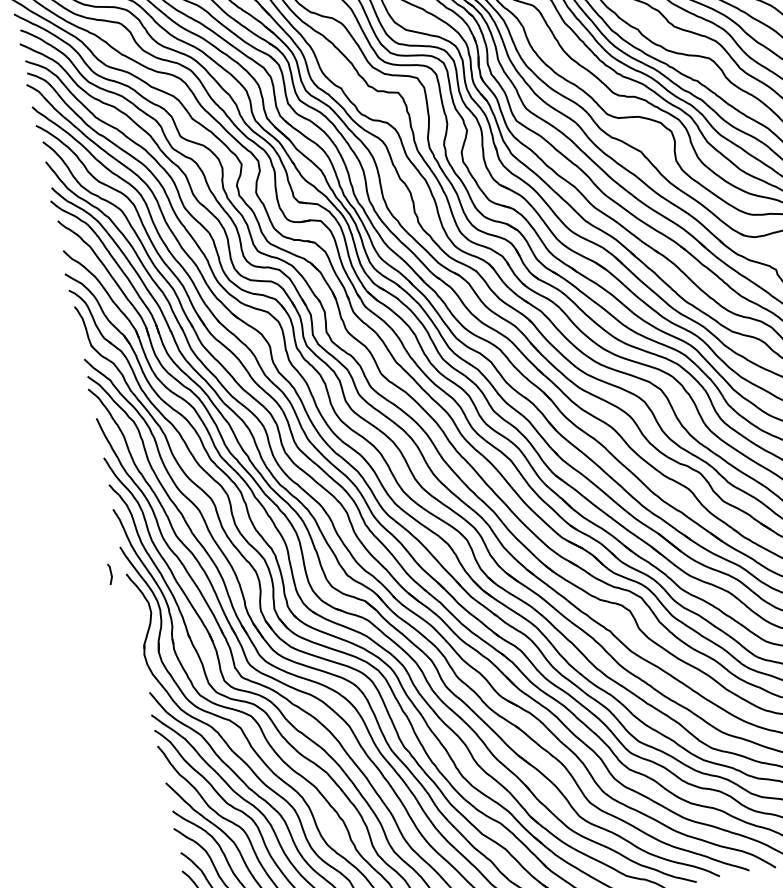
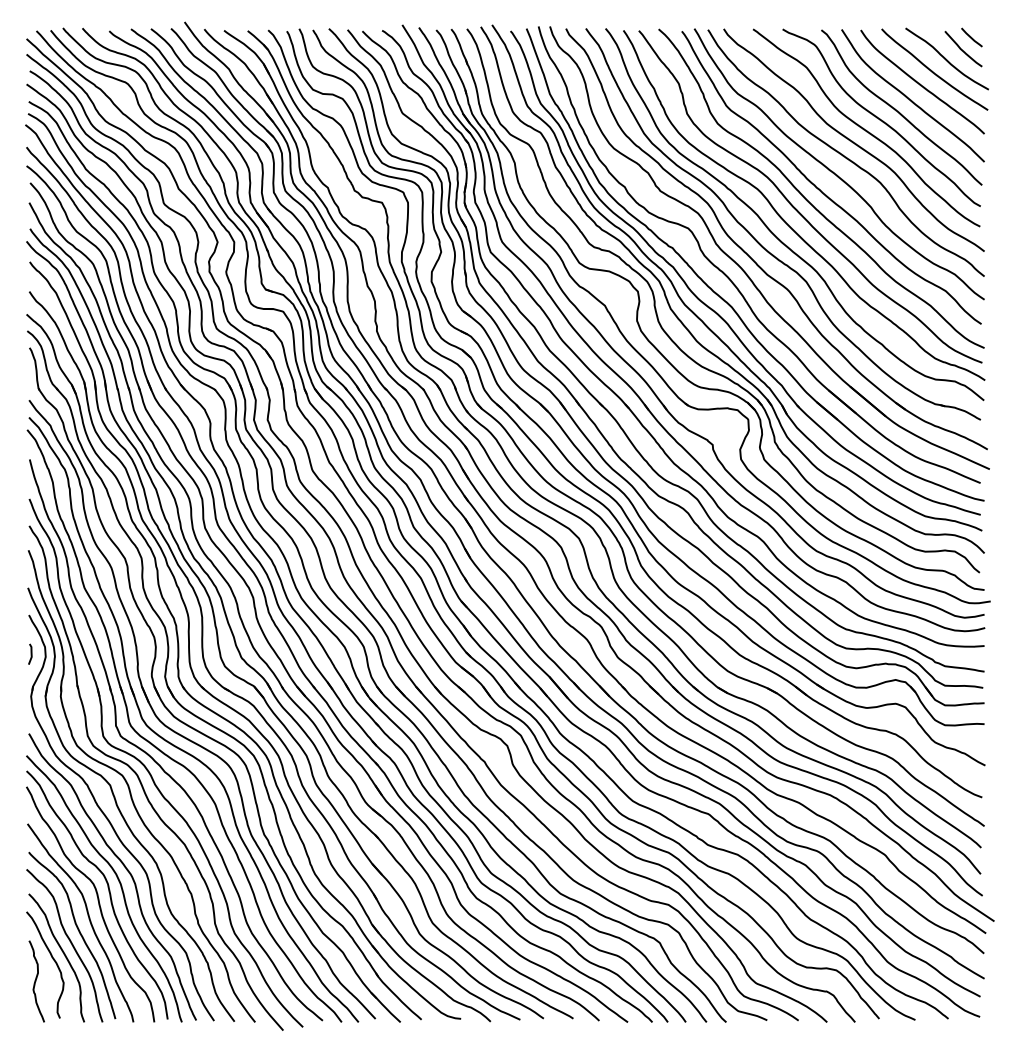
line: (110, 573) -> (30, 653), moved

